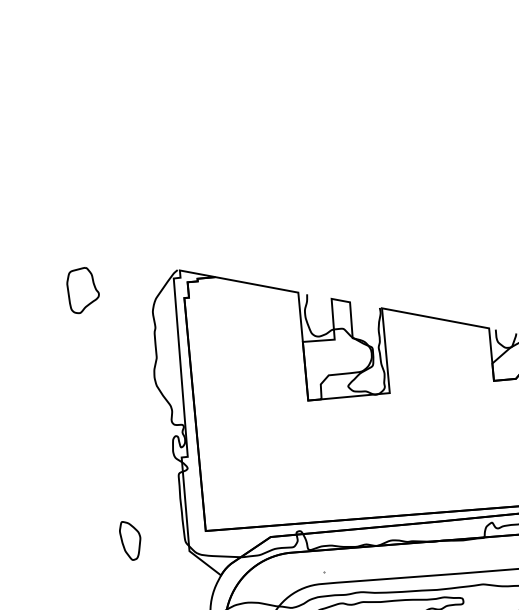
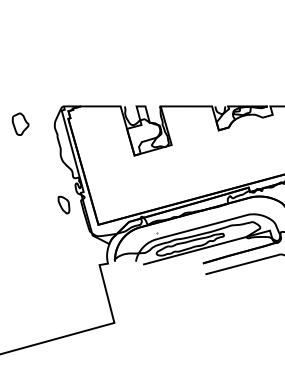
part: (128, 539) -> (63, 204), moved

